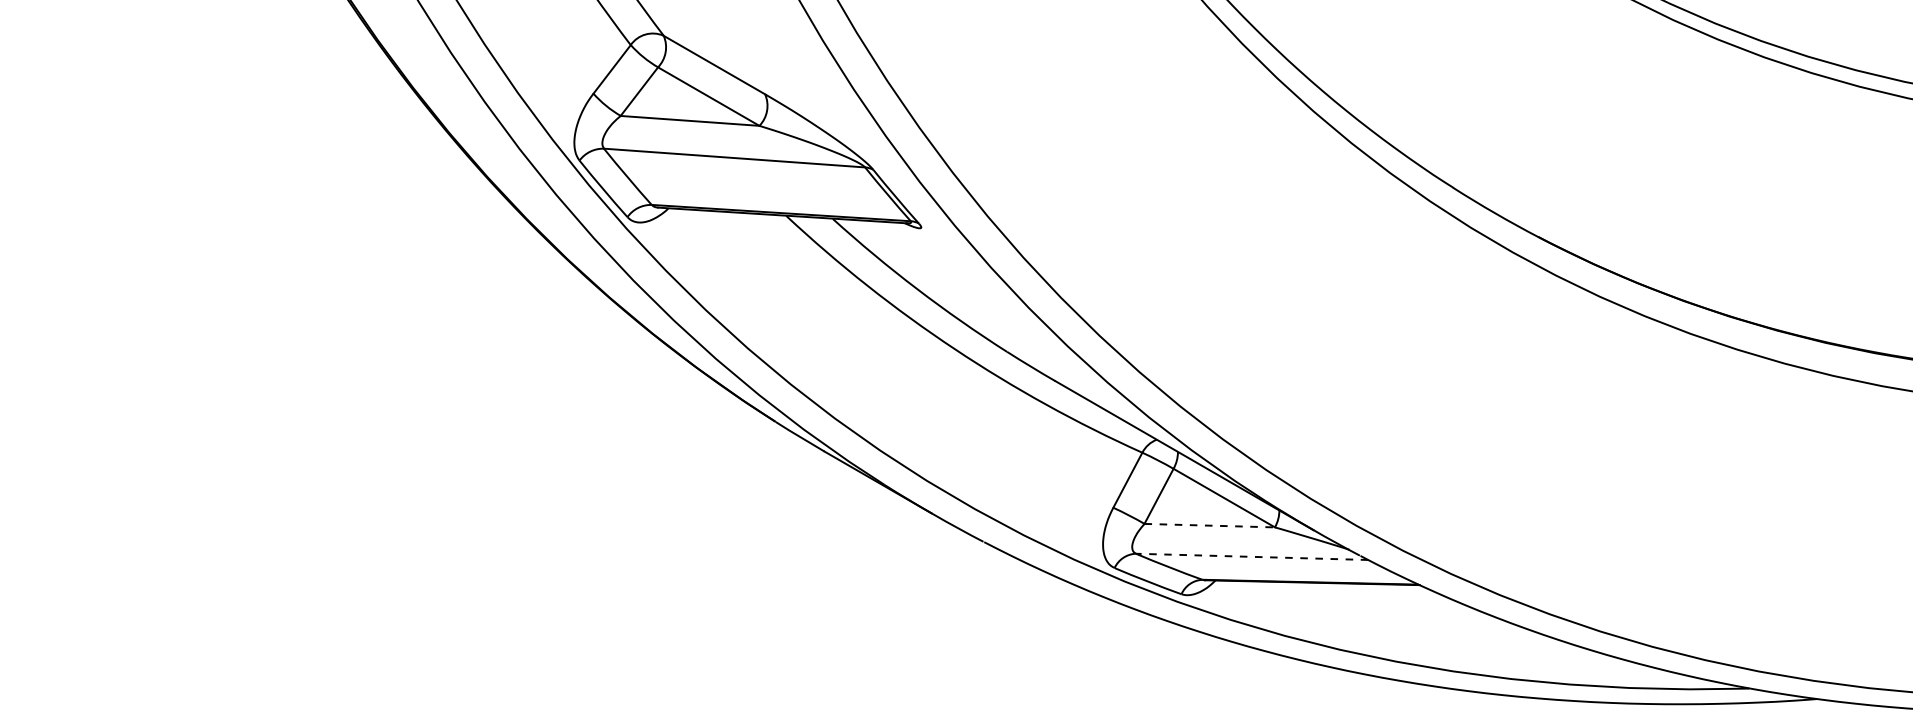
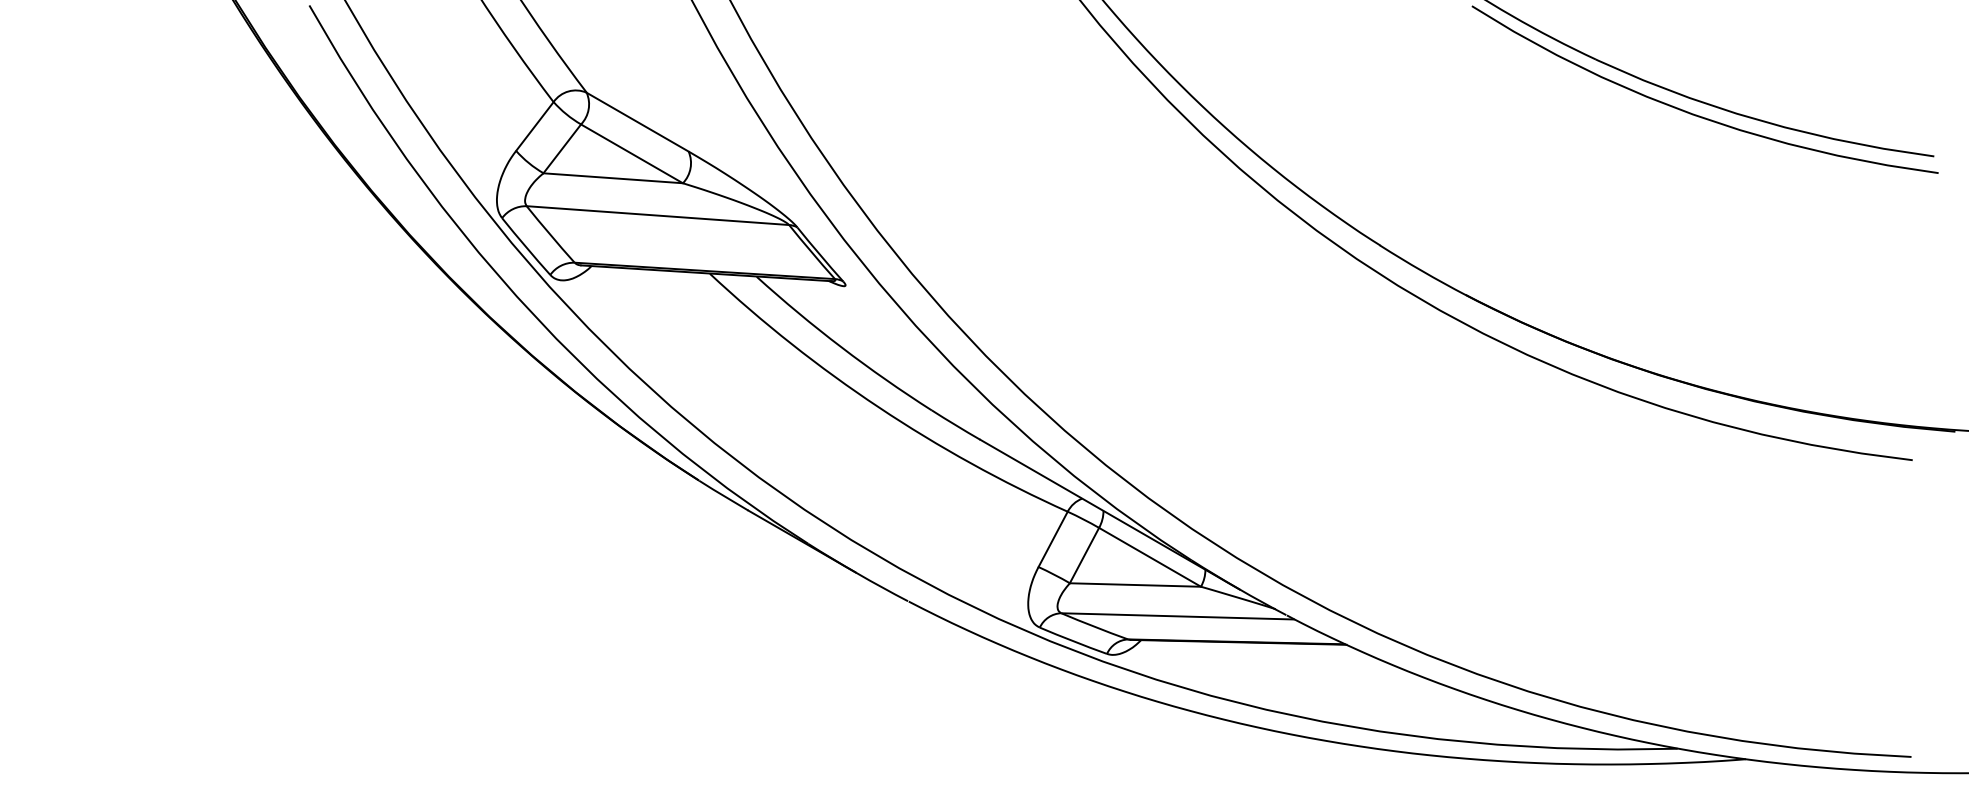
line: (1210, 526) -> (1136, 585), dashed -> solid
line: (1251, 556) -> (1177, 616), dashed -> solid

